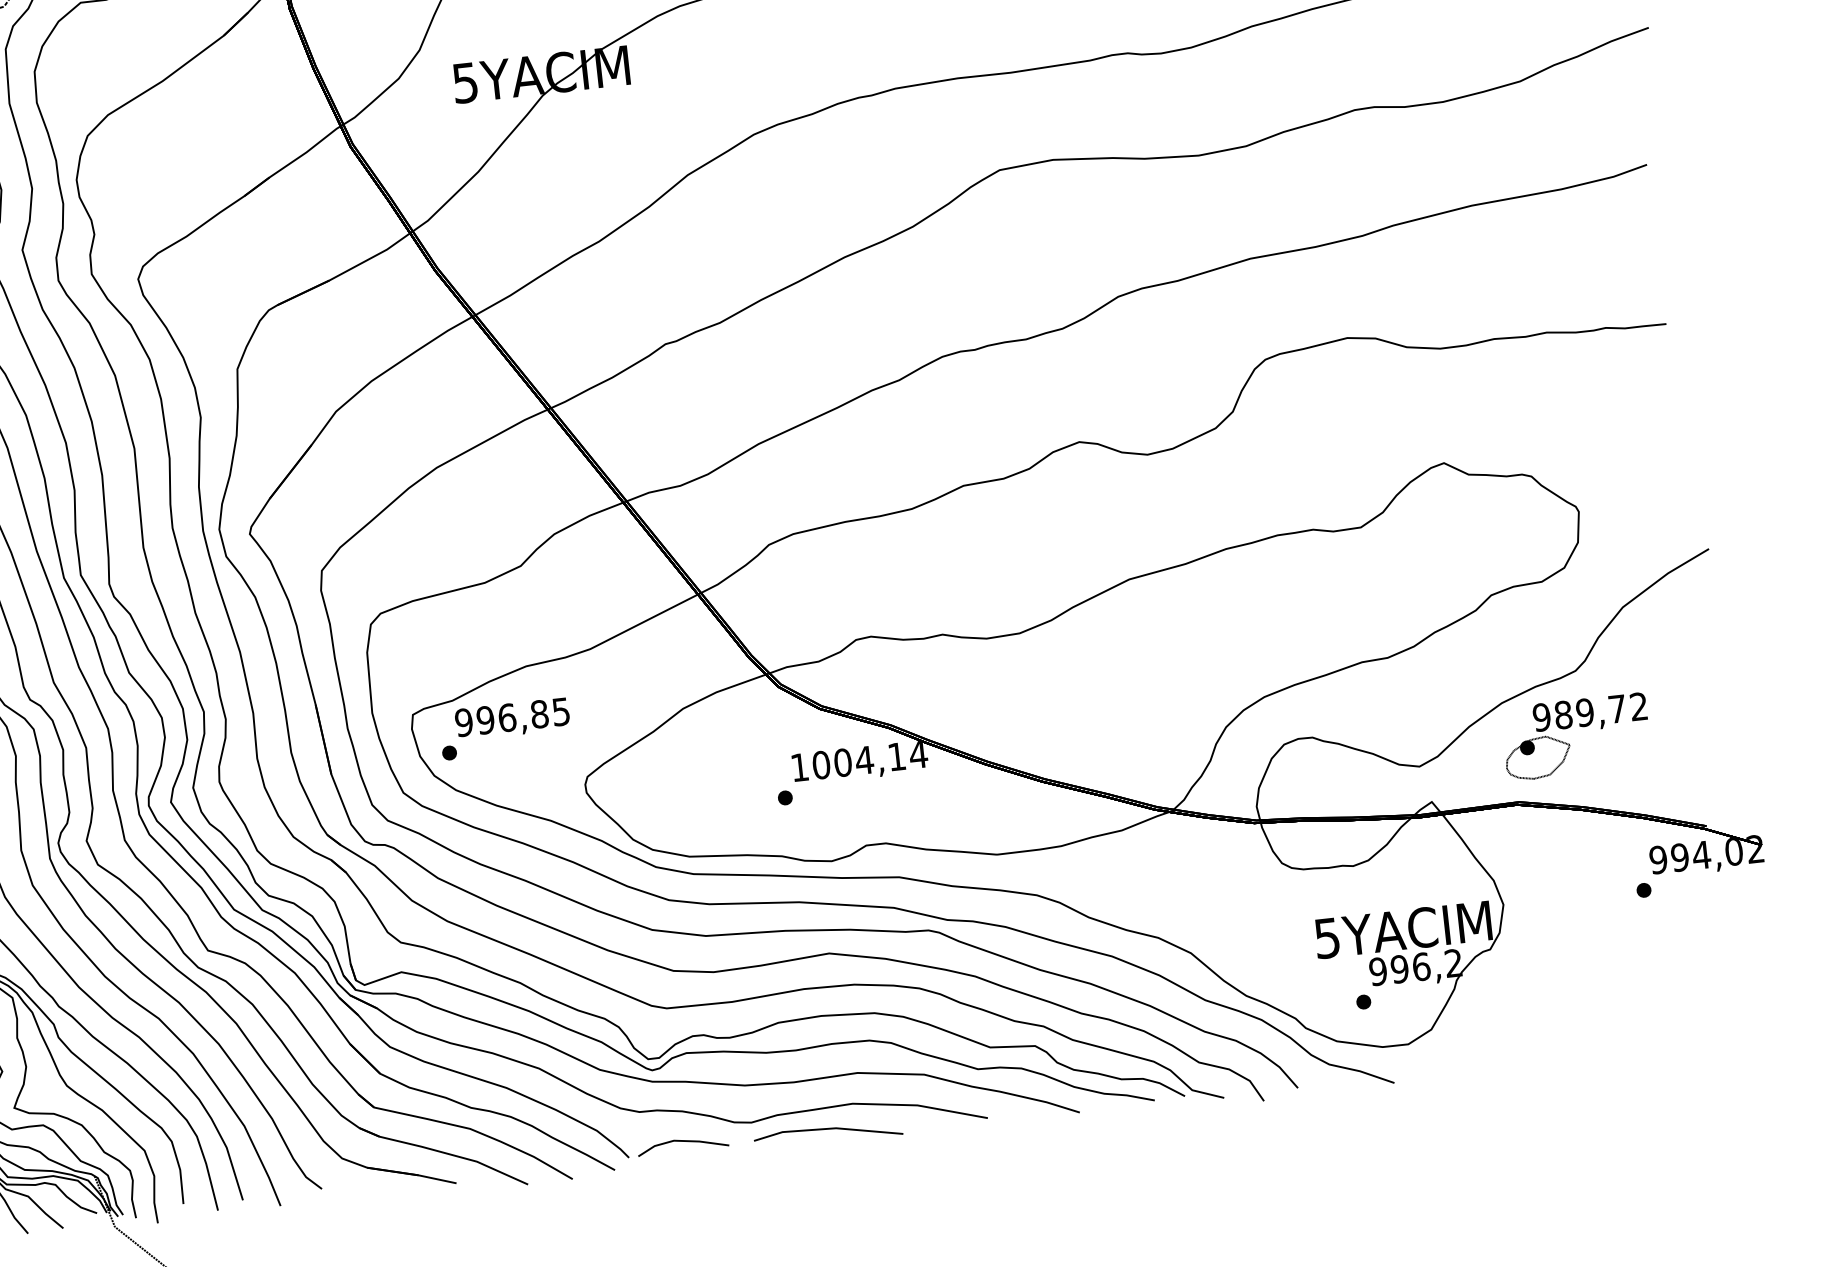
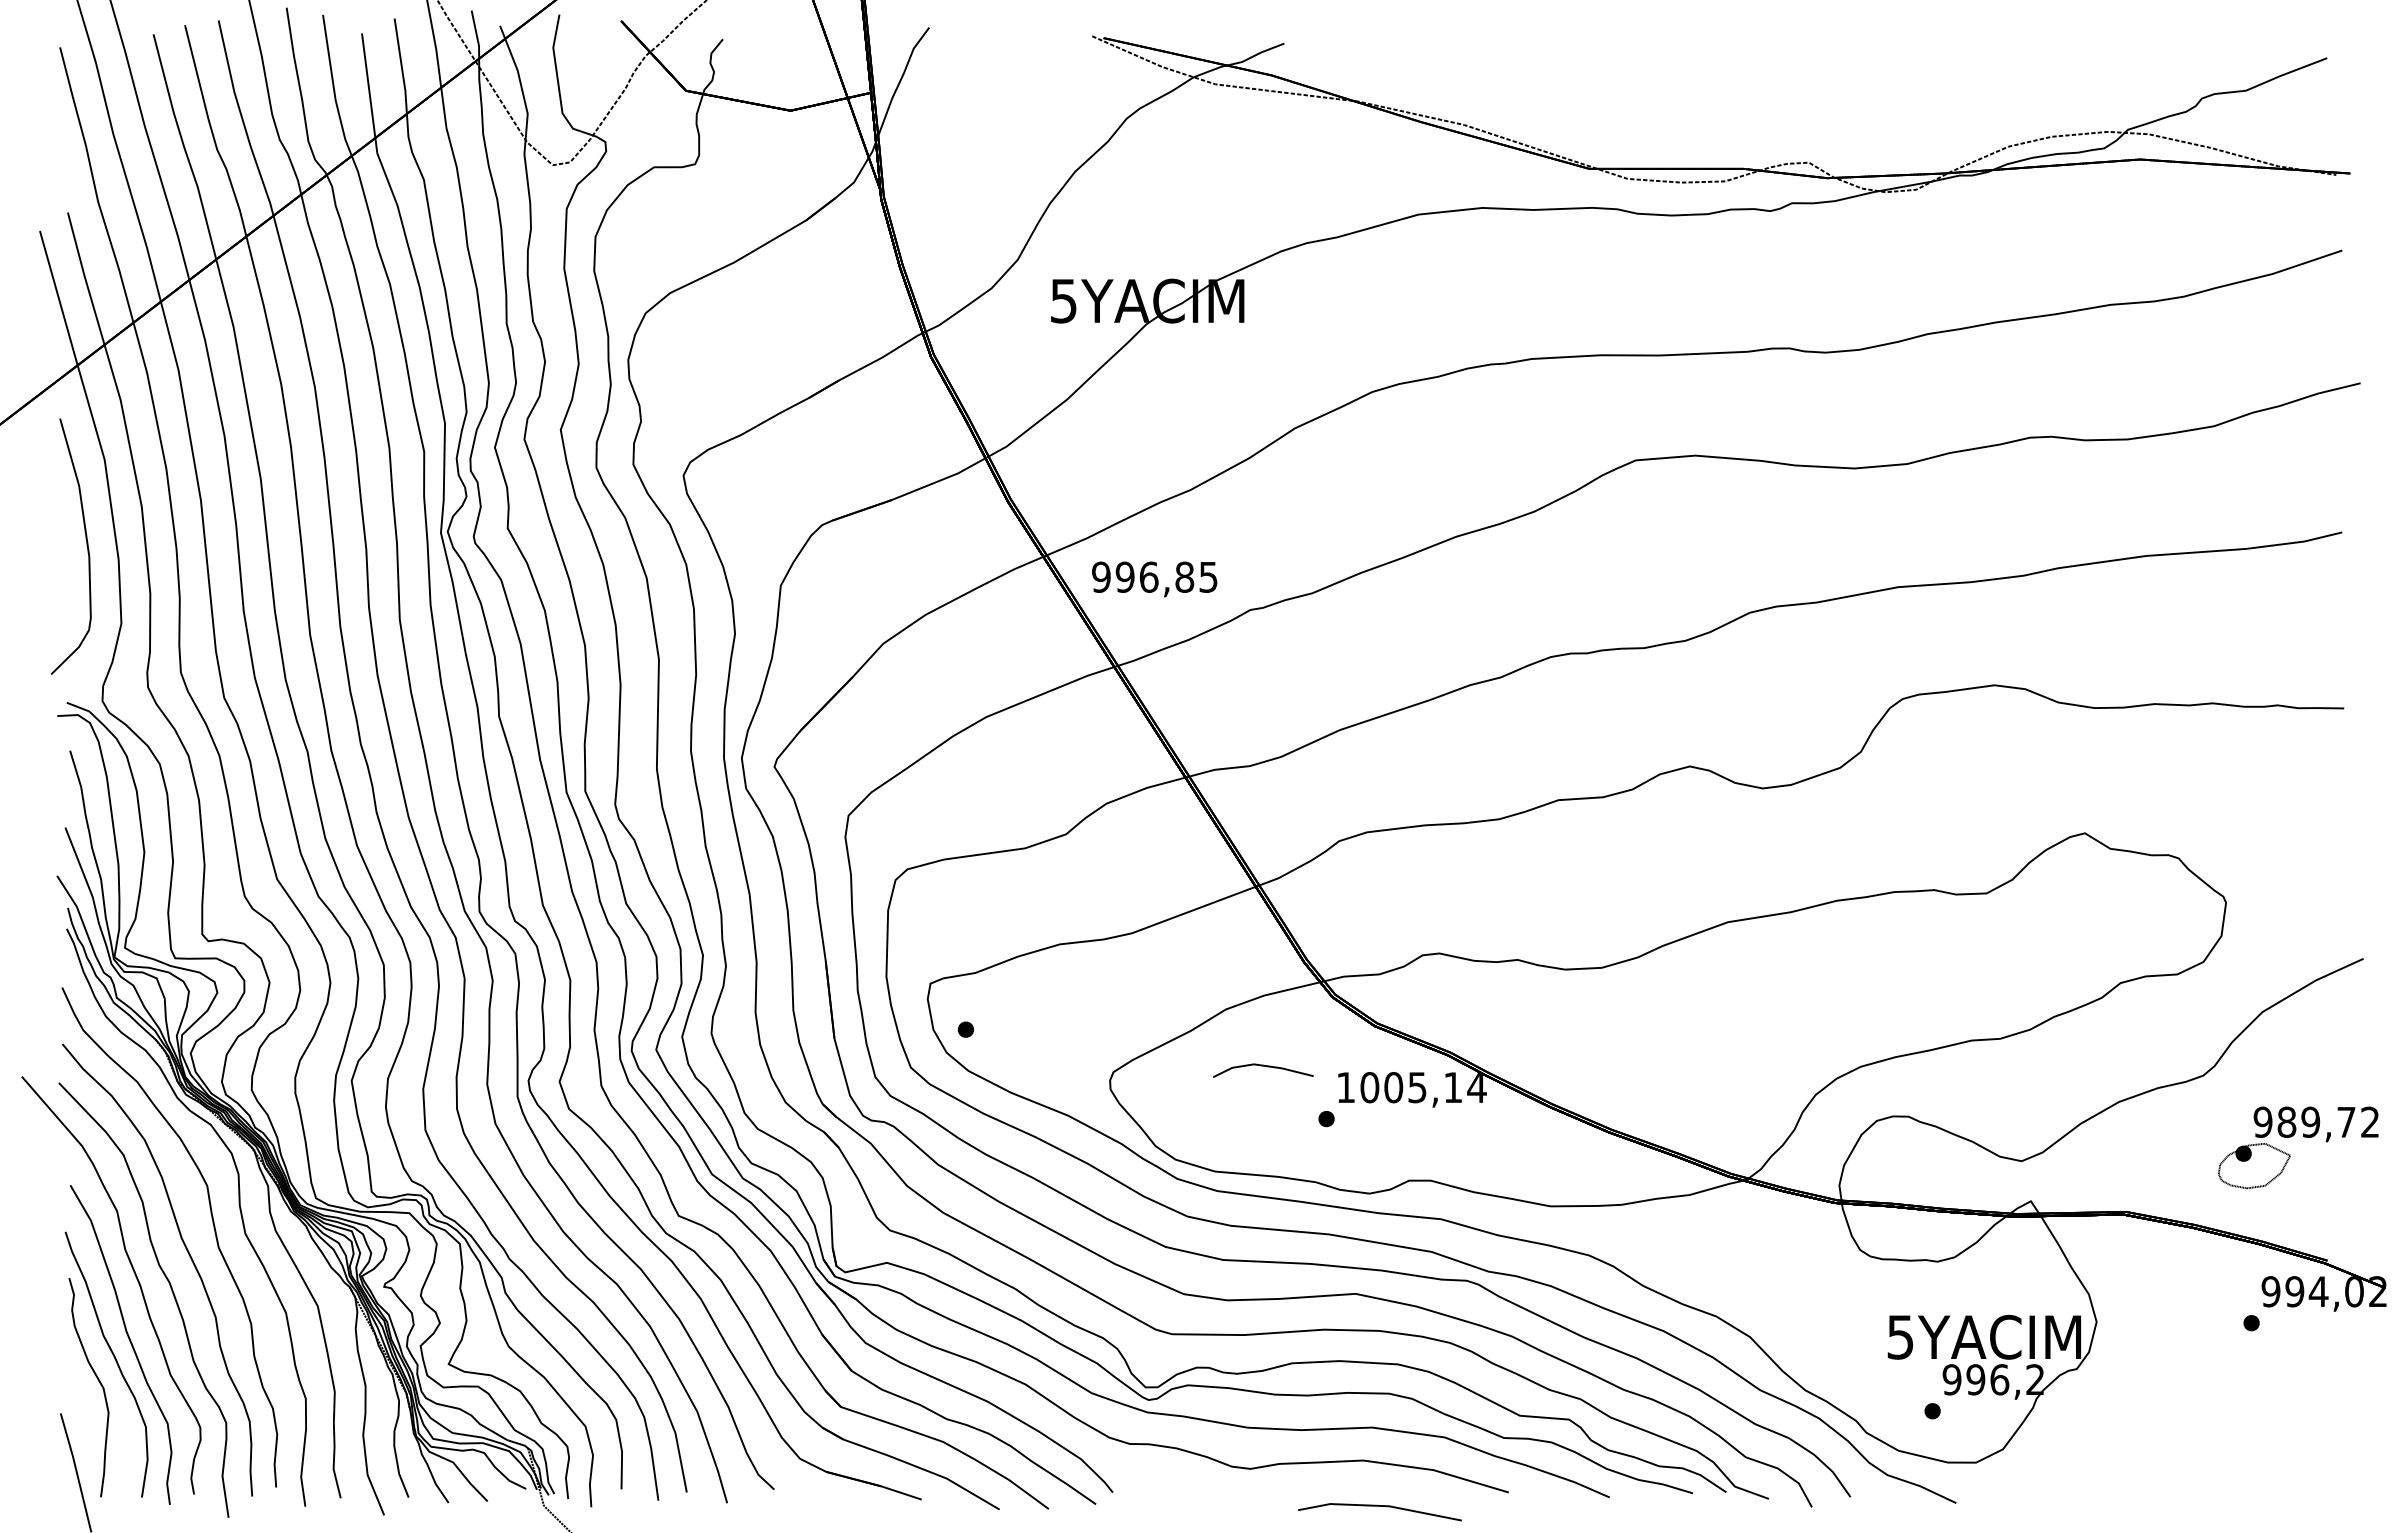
text: (512, 719) -> (1154, 579), moved
part: (1569, 743) -> (2290, 1154), moved
text: (864, 760) -> (1417, 1087), 1004,14 -> 1005,14
line: (827, 1129) -> (1379, 1506), moved
line: (682, 1141) -> (1263, 1066), moved

